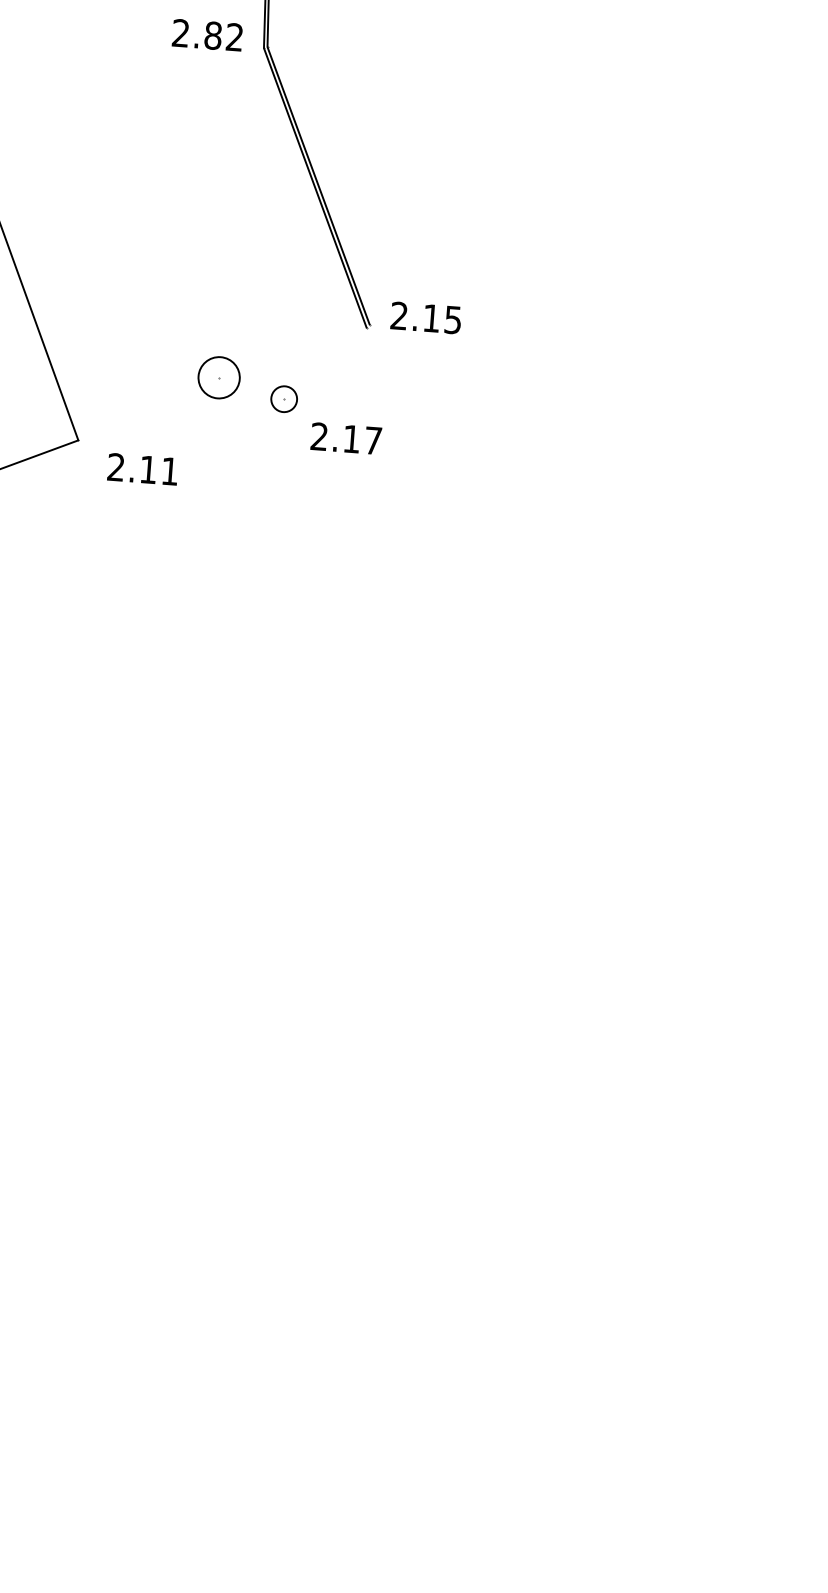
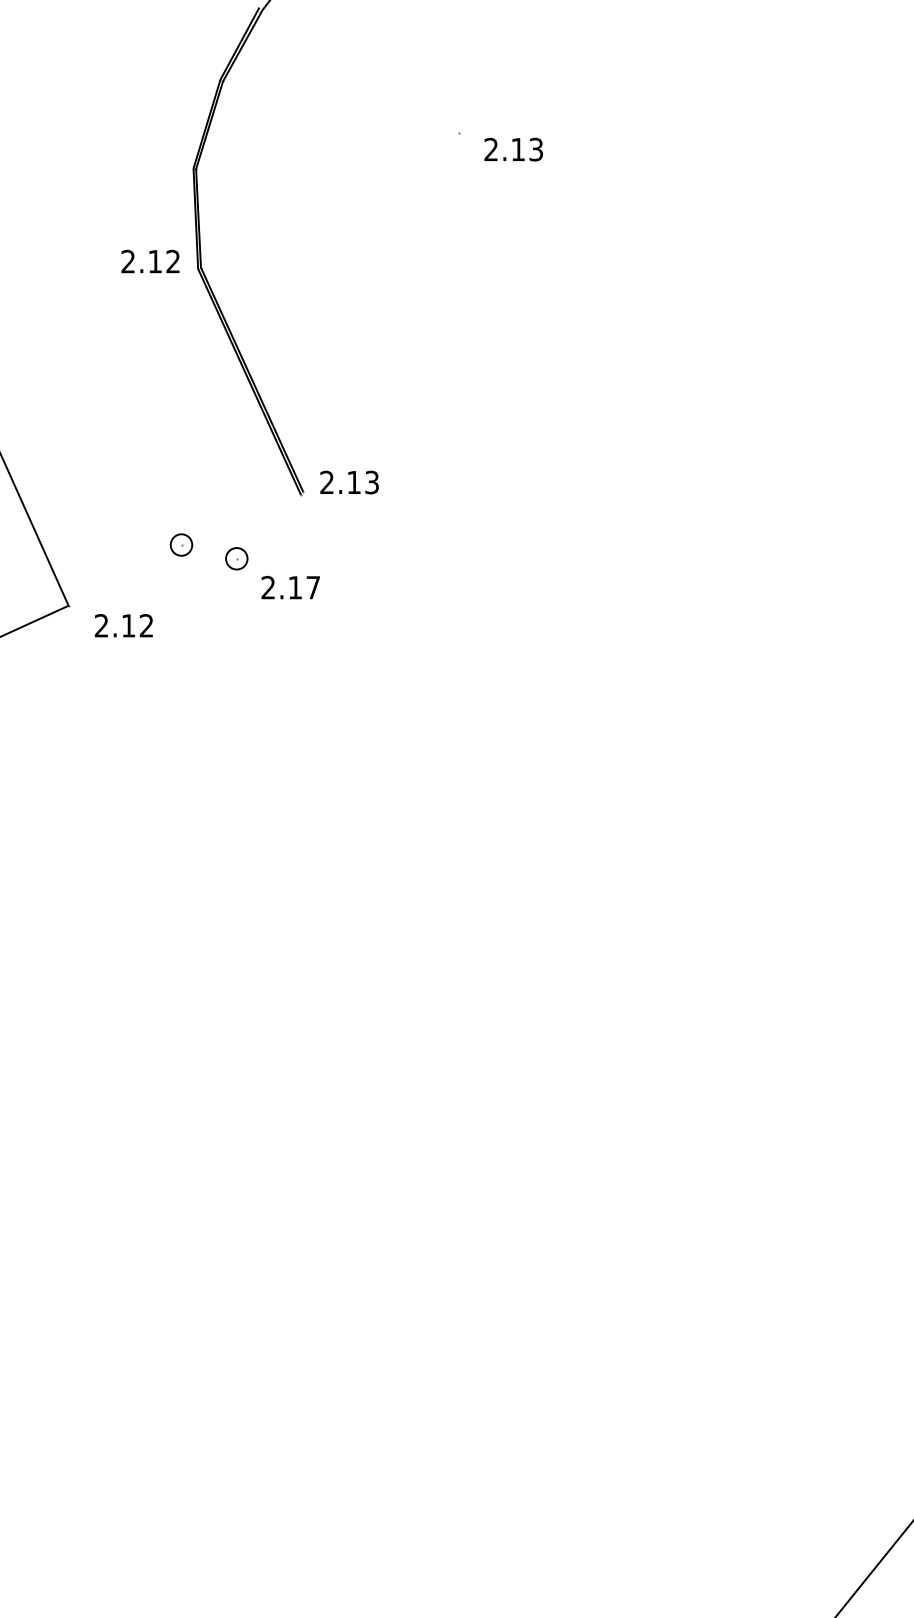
text: (213, 35) -> (155, 261), 2.82 -> 2.12
text: (453, 318) -> (372, 481), 2.15 -> 2.13
part: (219, 377) -> (181, 544), size x0.62
text: (169, 471) -> (146, 625), 2.11 -> 2.12

